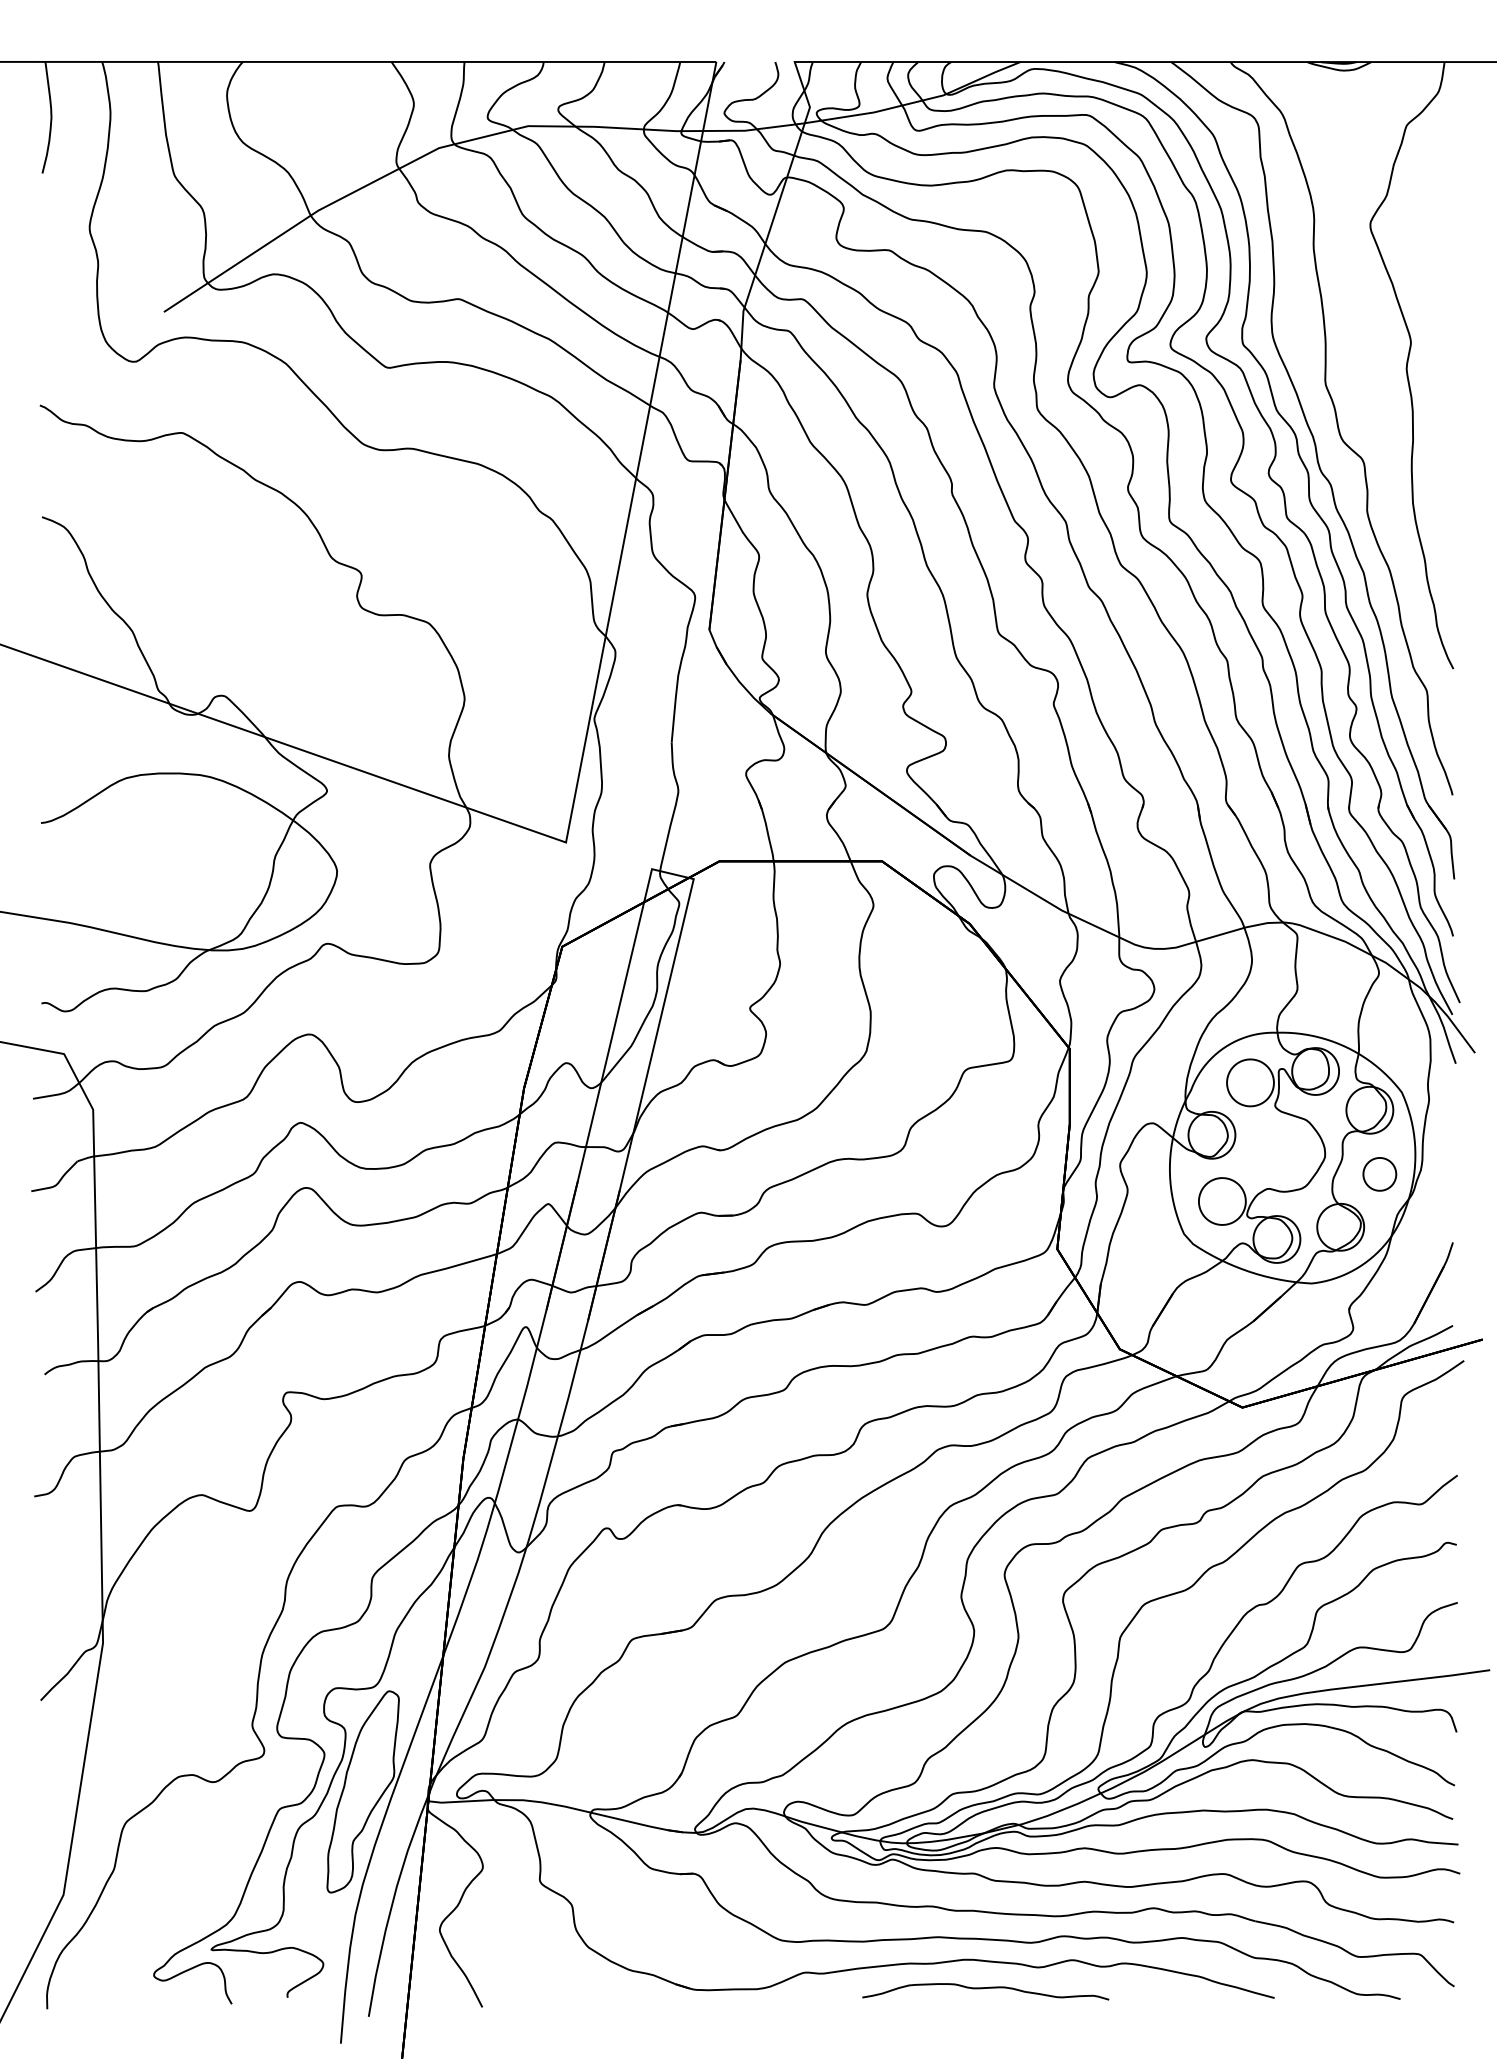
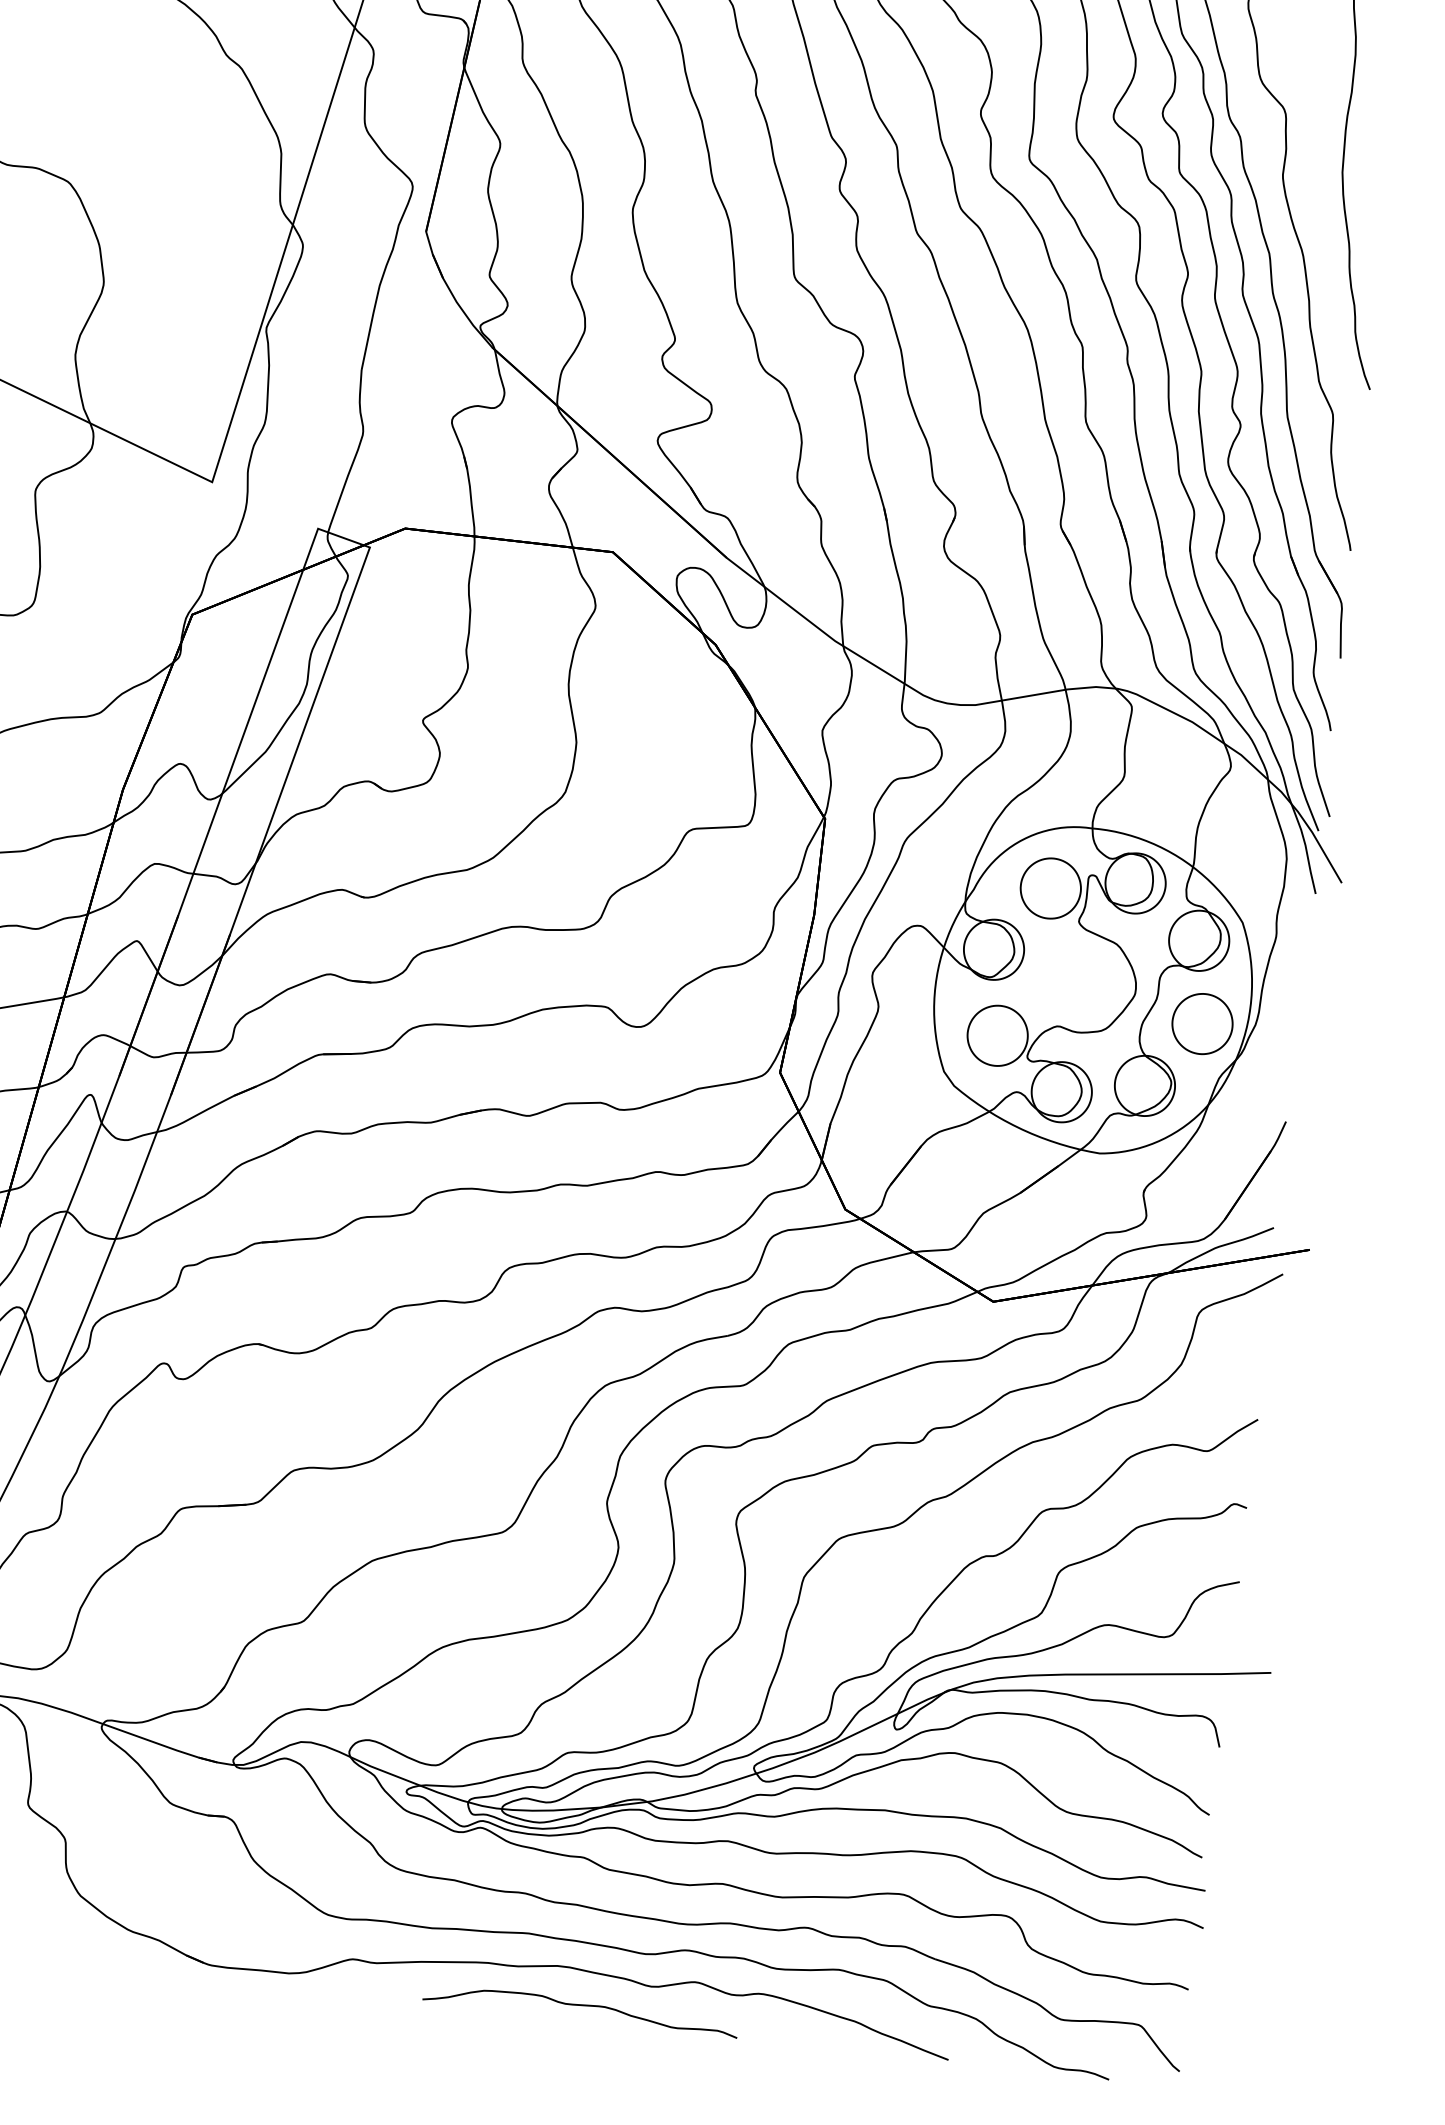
part: (1379, 1174) -> (1202, 1024), size x1.43

